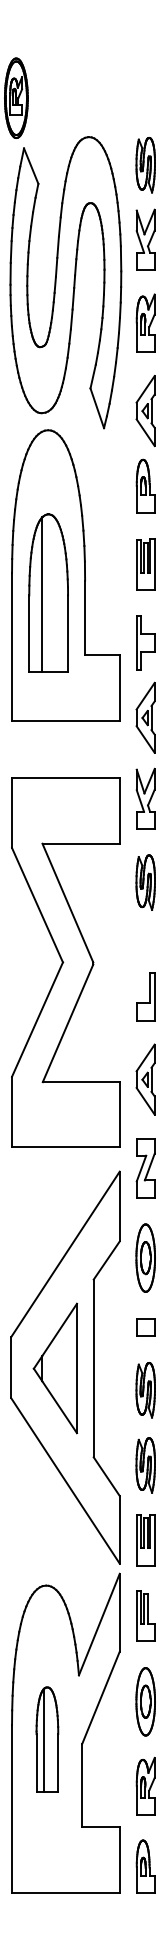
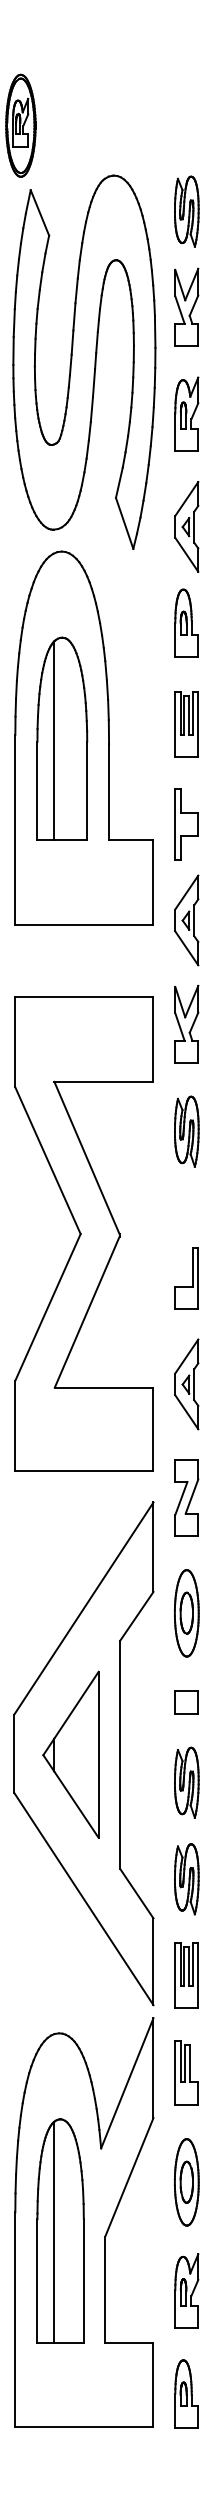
part: (48, 592) -> (62, 737), moved
part: (47, 1739) -> (60, 2230), size x1.67

